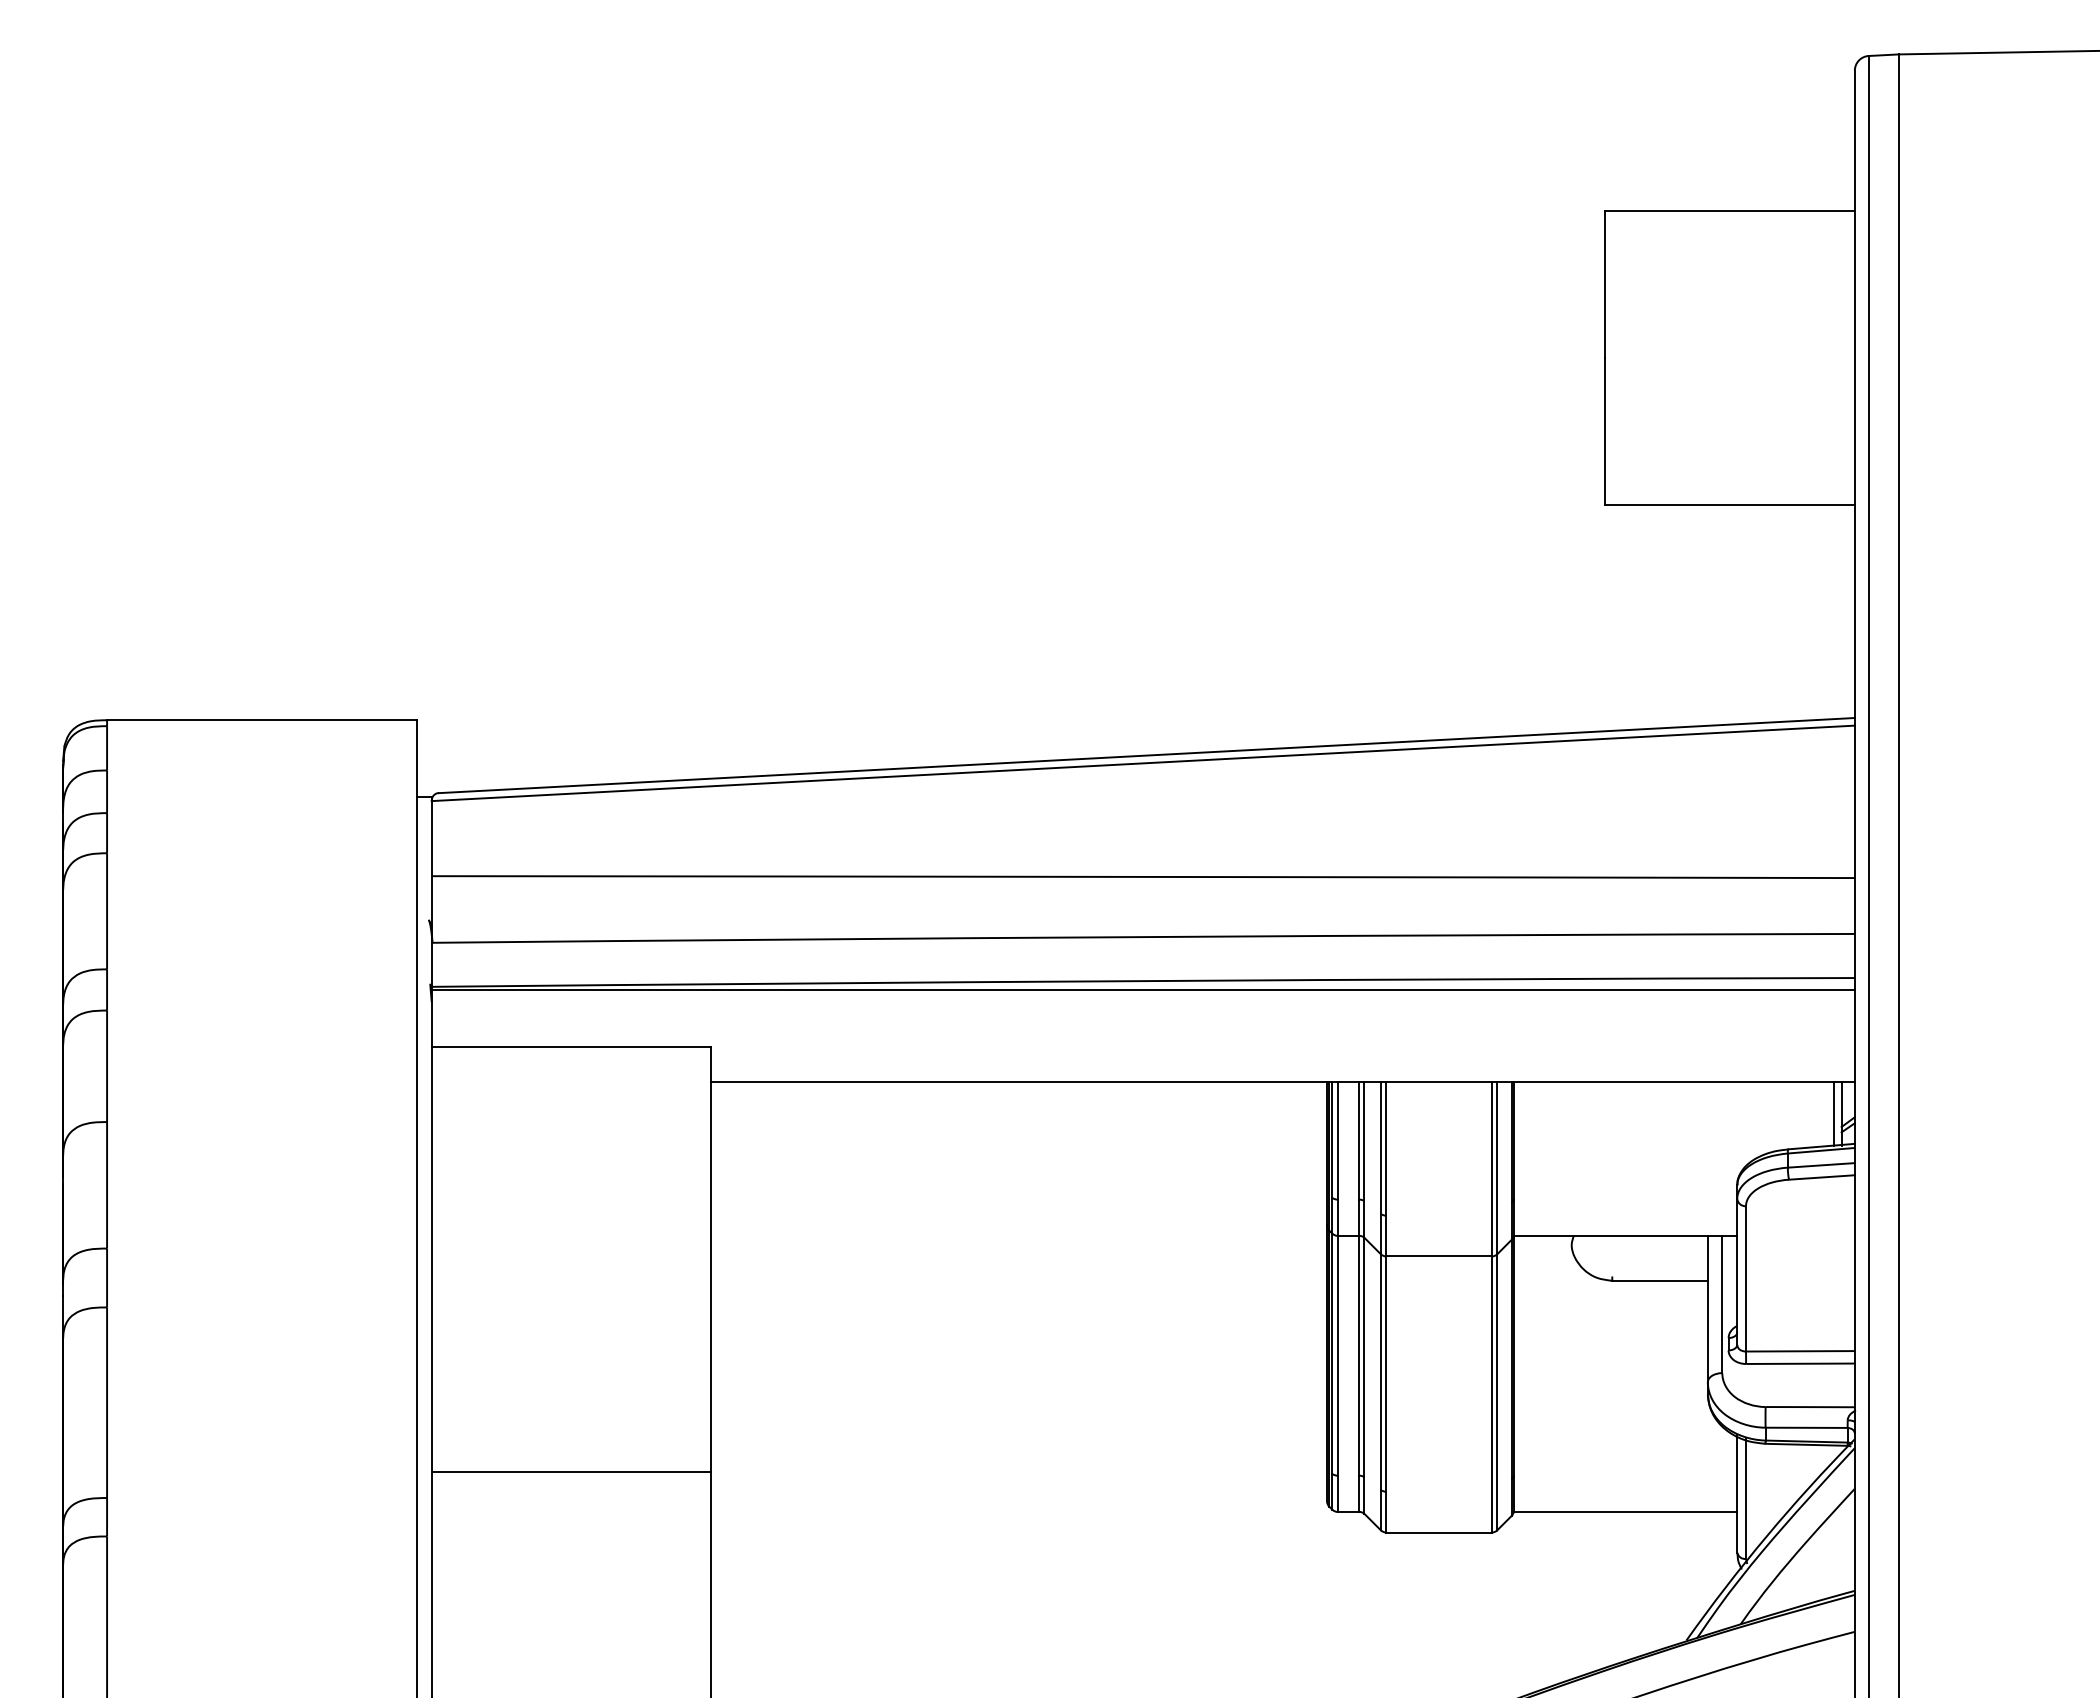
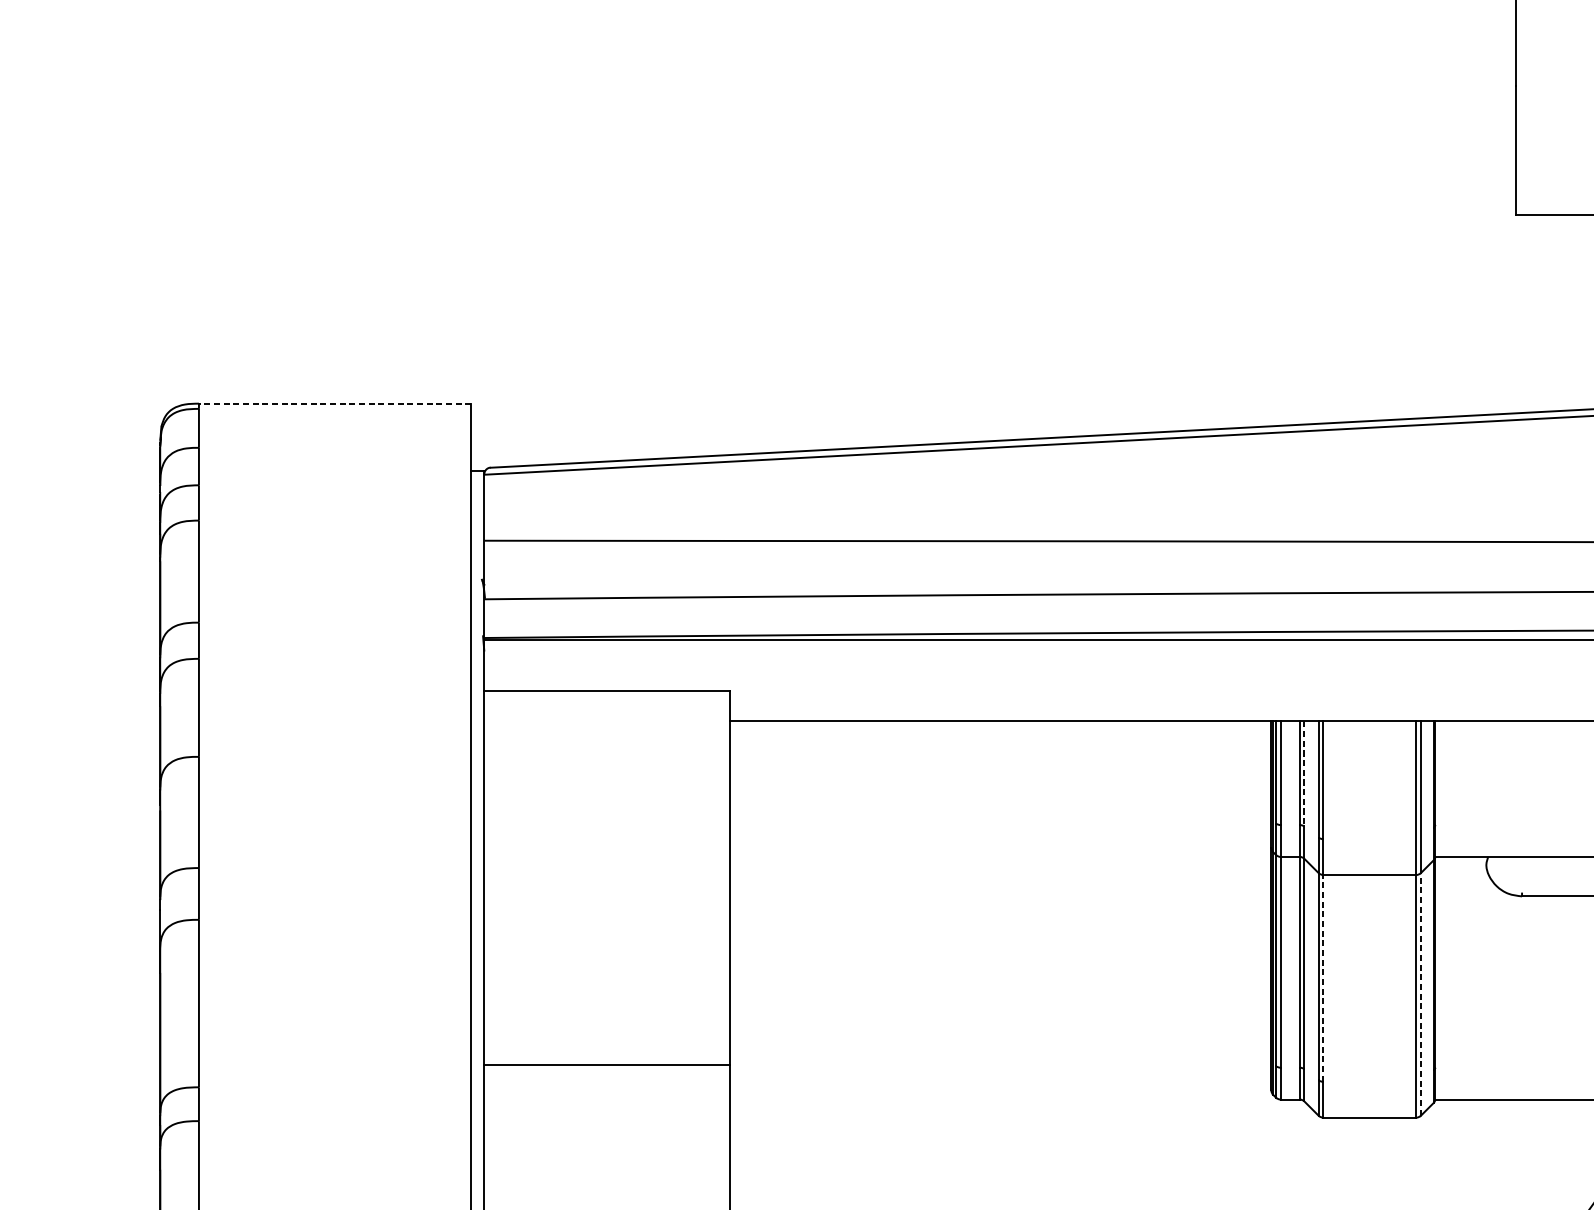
line: (262, 720) -> (335, 403), solid -> dashed
line: (1364, 1141) -> (1304, 773), solid -> dashed
line: (1386, 1374) -> (1323, 978), solid -> dashed
line: (1497, 1391) -> (1421, 993), solid -> dashed

